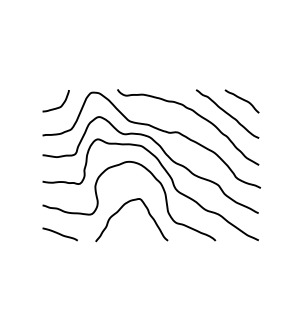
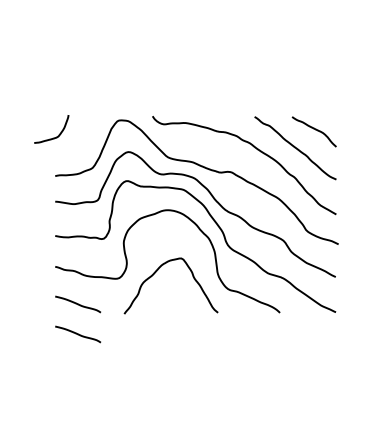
curve: (57, 107) -> (53, 137), moved
curve: (60, 257) -> (78, 334), added

